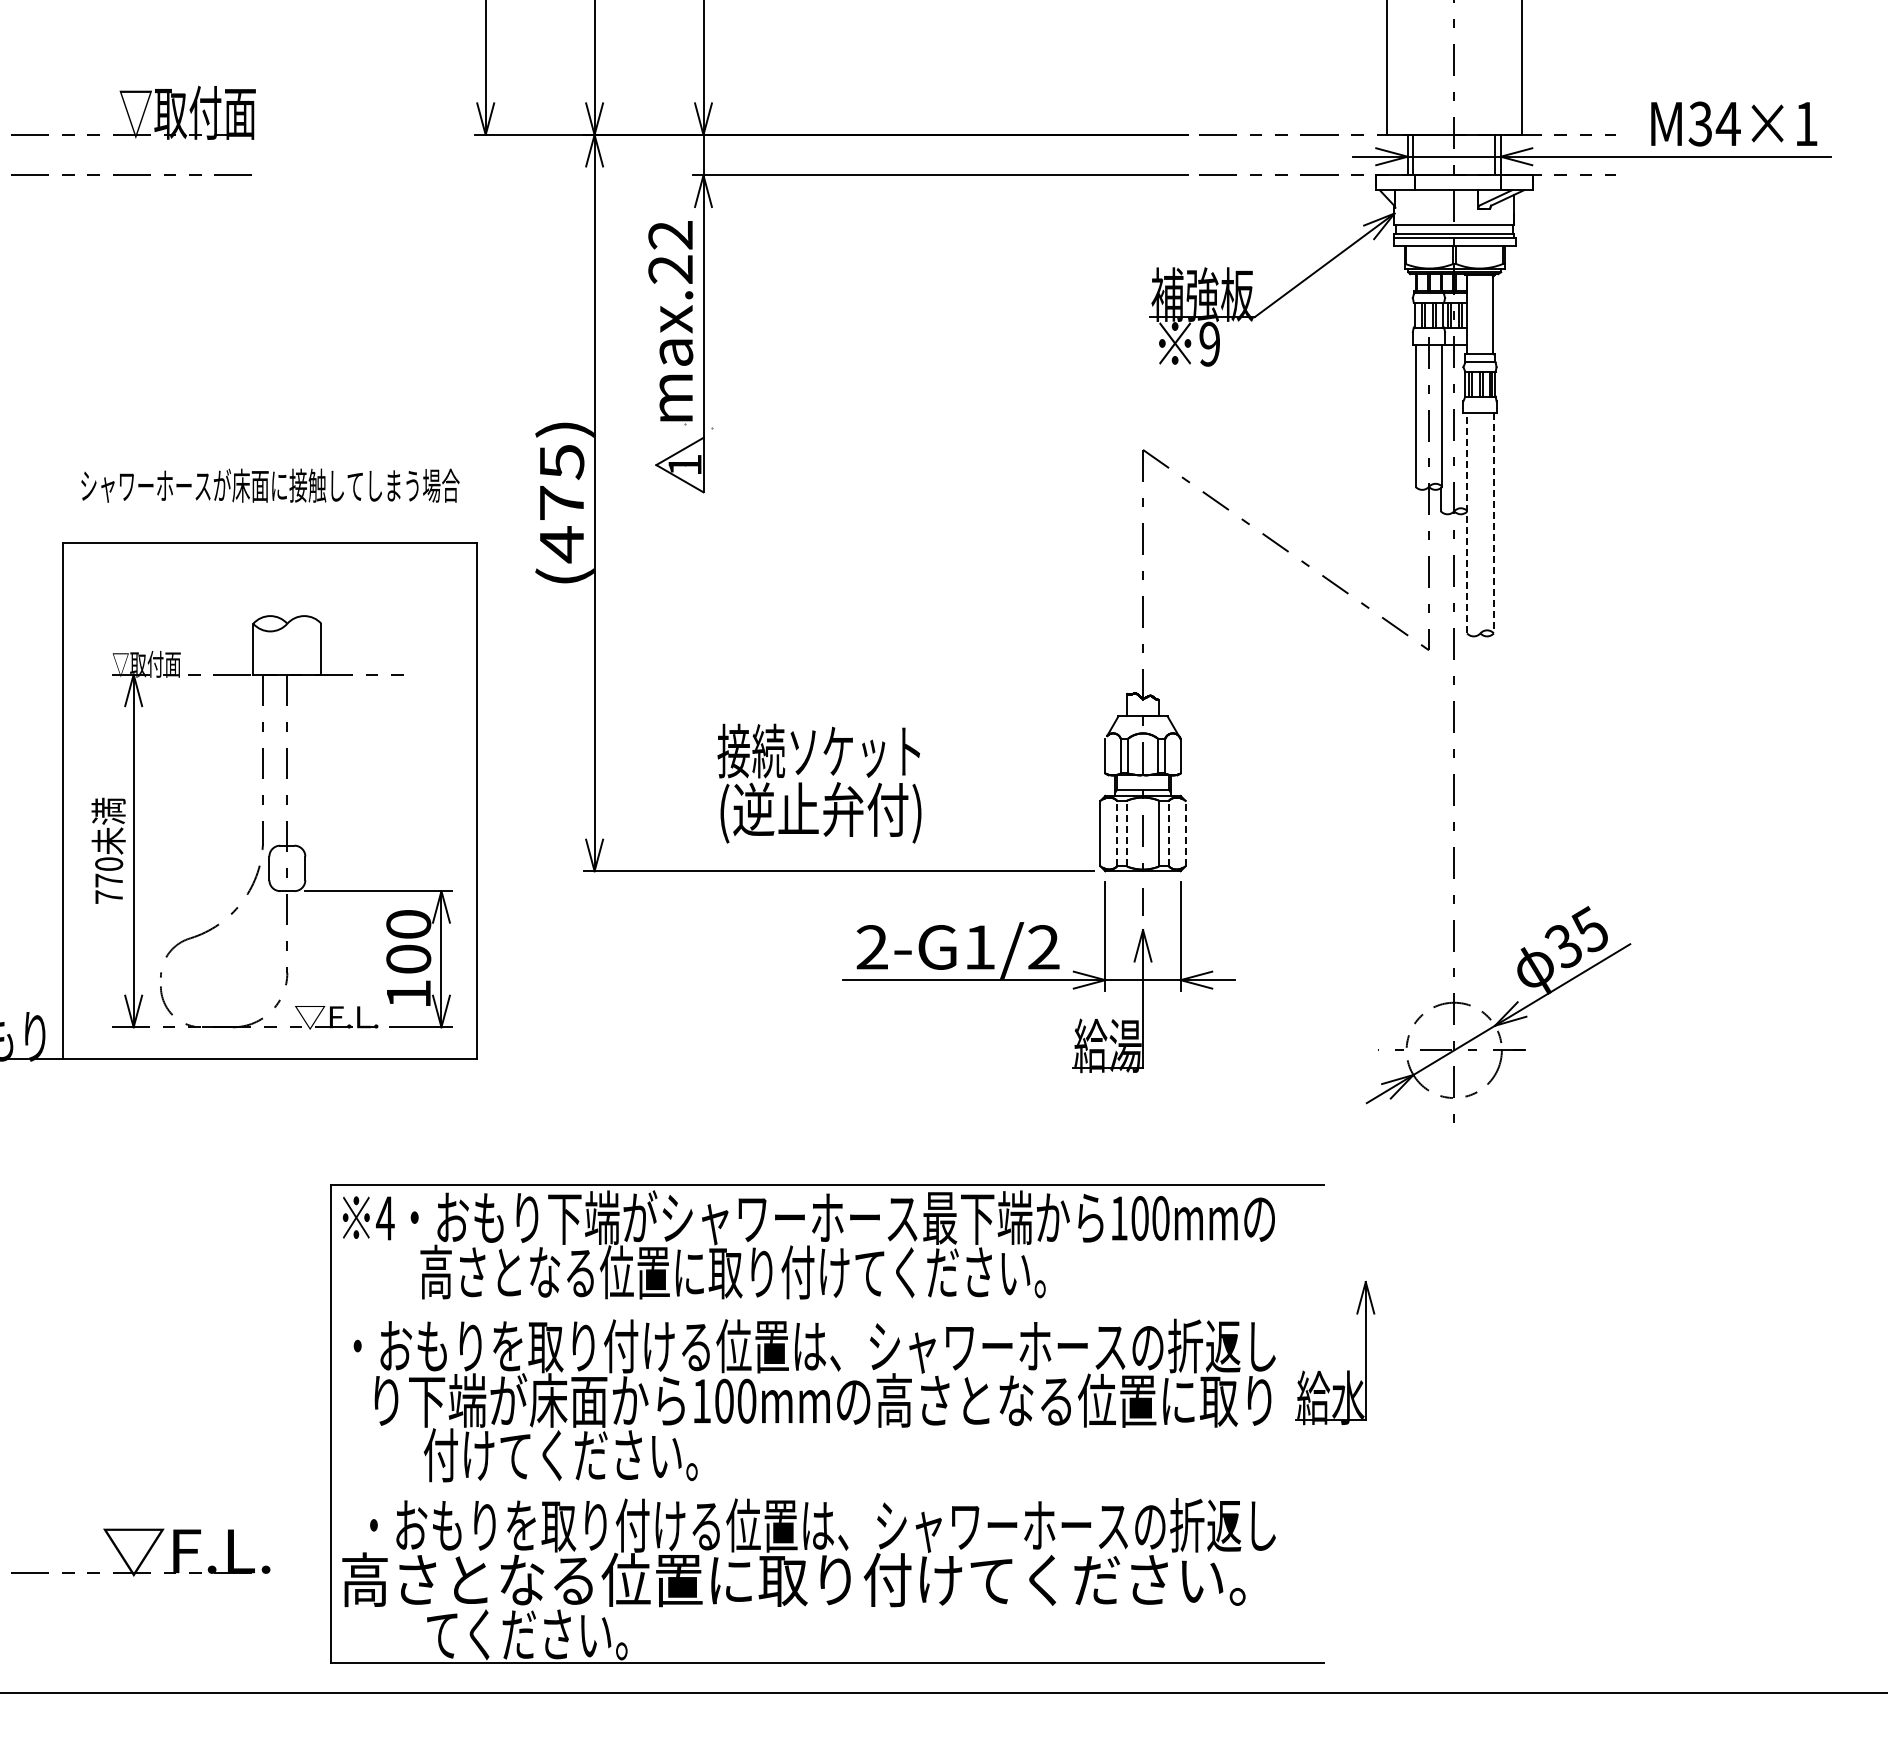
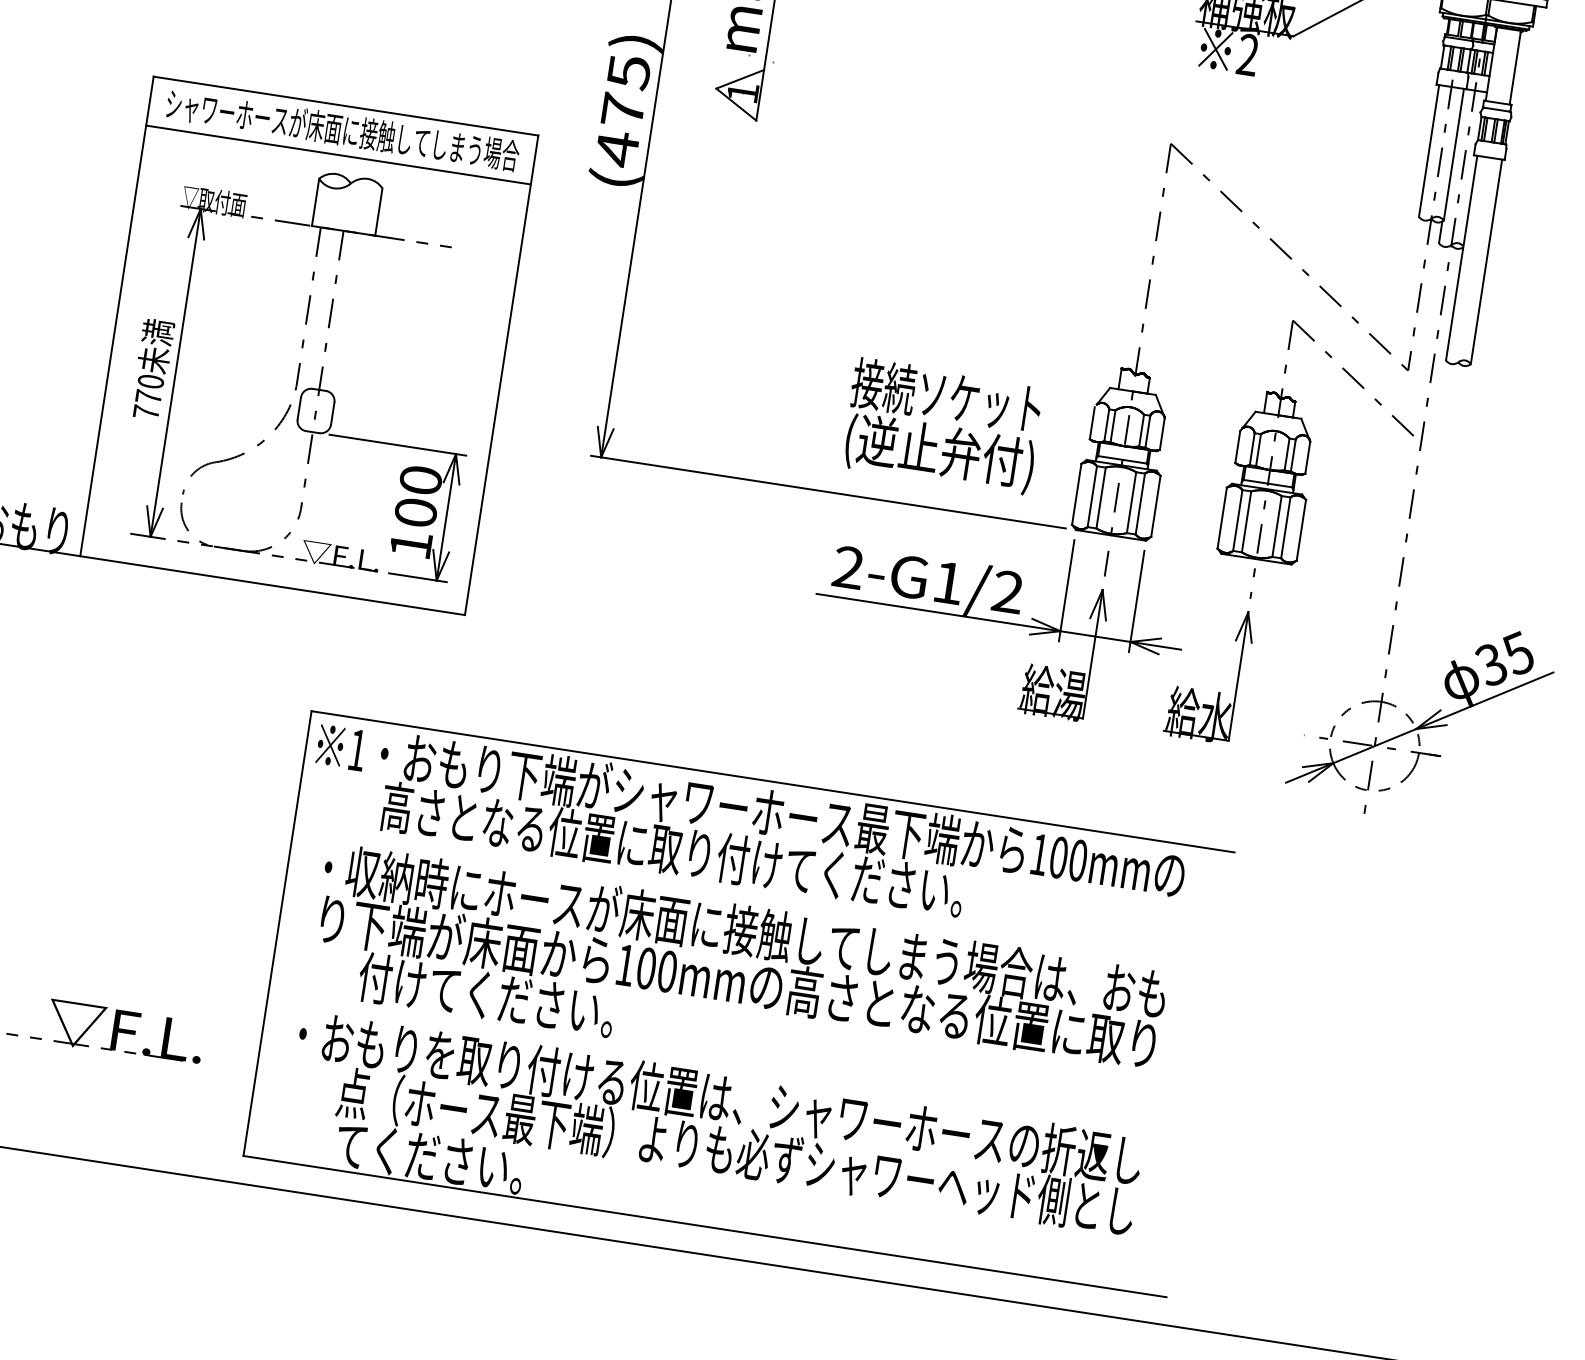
text: (1209, 344) -> (1247, 55), 9 -> 2
text: (270, 485) -> (343, 129), moved
line: (1467, 522) -> (1462, 257), dashed -> solid
line: (1493, 523) -> (1486, 261), dashed -> solid
line: (269, 595) -> (338, 154), added
part: (1337, 765) -> (1306, 464), added
text: (819, 783) -> (942, 426), moved
line: (1117, 833) -> (1092, 496), dashed -> solid
line: (1126, 833) -> (1100, 497), dashed -> solid
line: (1168, 833) -> (1140, 503), dashed -> solid
line: (1185, 833) -> (1155, 506), dashed -> solid
text: (384, 1218) -> (356, 750), 4 -> 1
text: (814, 1345) -> (738, 929), ・おもりを取り付ける位置は、シャワーホースの折返し -> ・収納時にホースが床面に接触してしまう場合は、おも
part: (1347, 1370) -> (1218, 691), moved
text: (808, 1579) -> (699, 1146), 高さとなる位置に取り付けてください。 -> 点（ホース最下端）よりも必ずシャワーヘッド側とし

